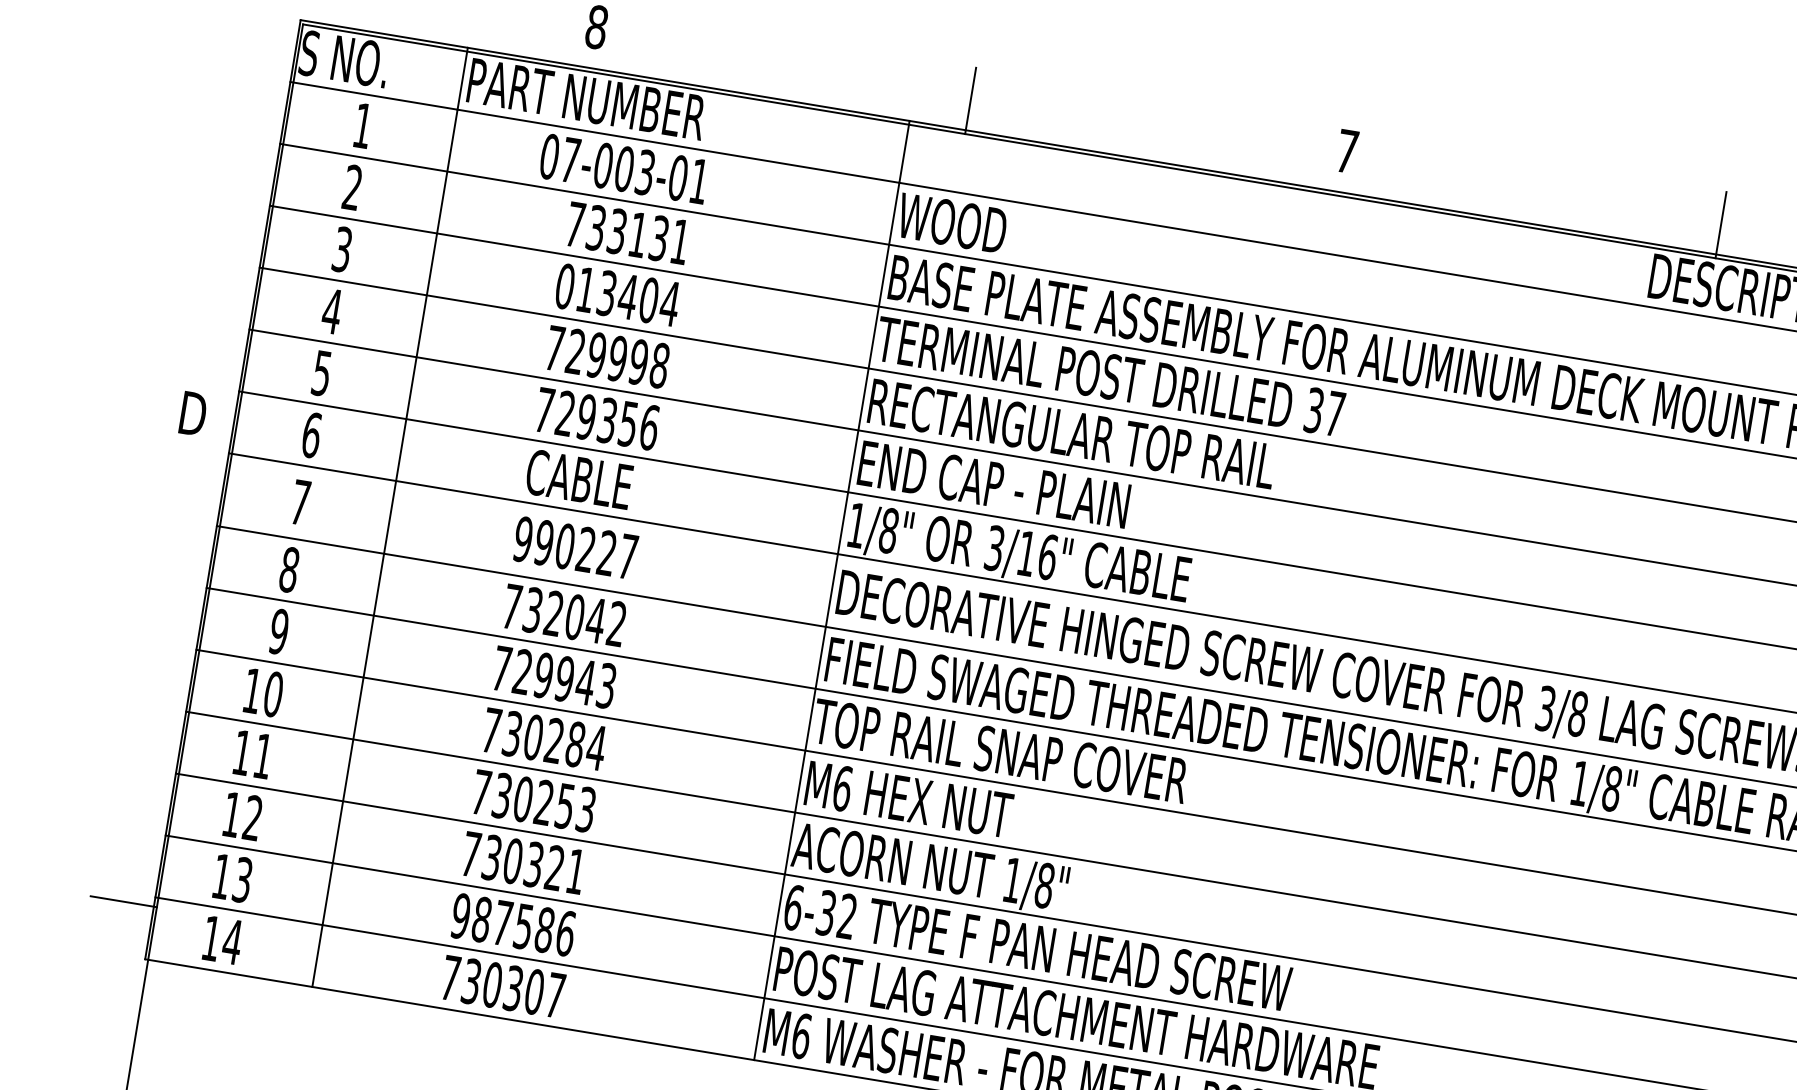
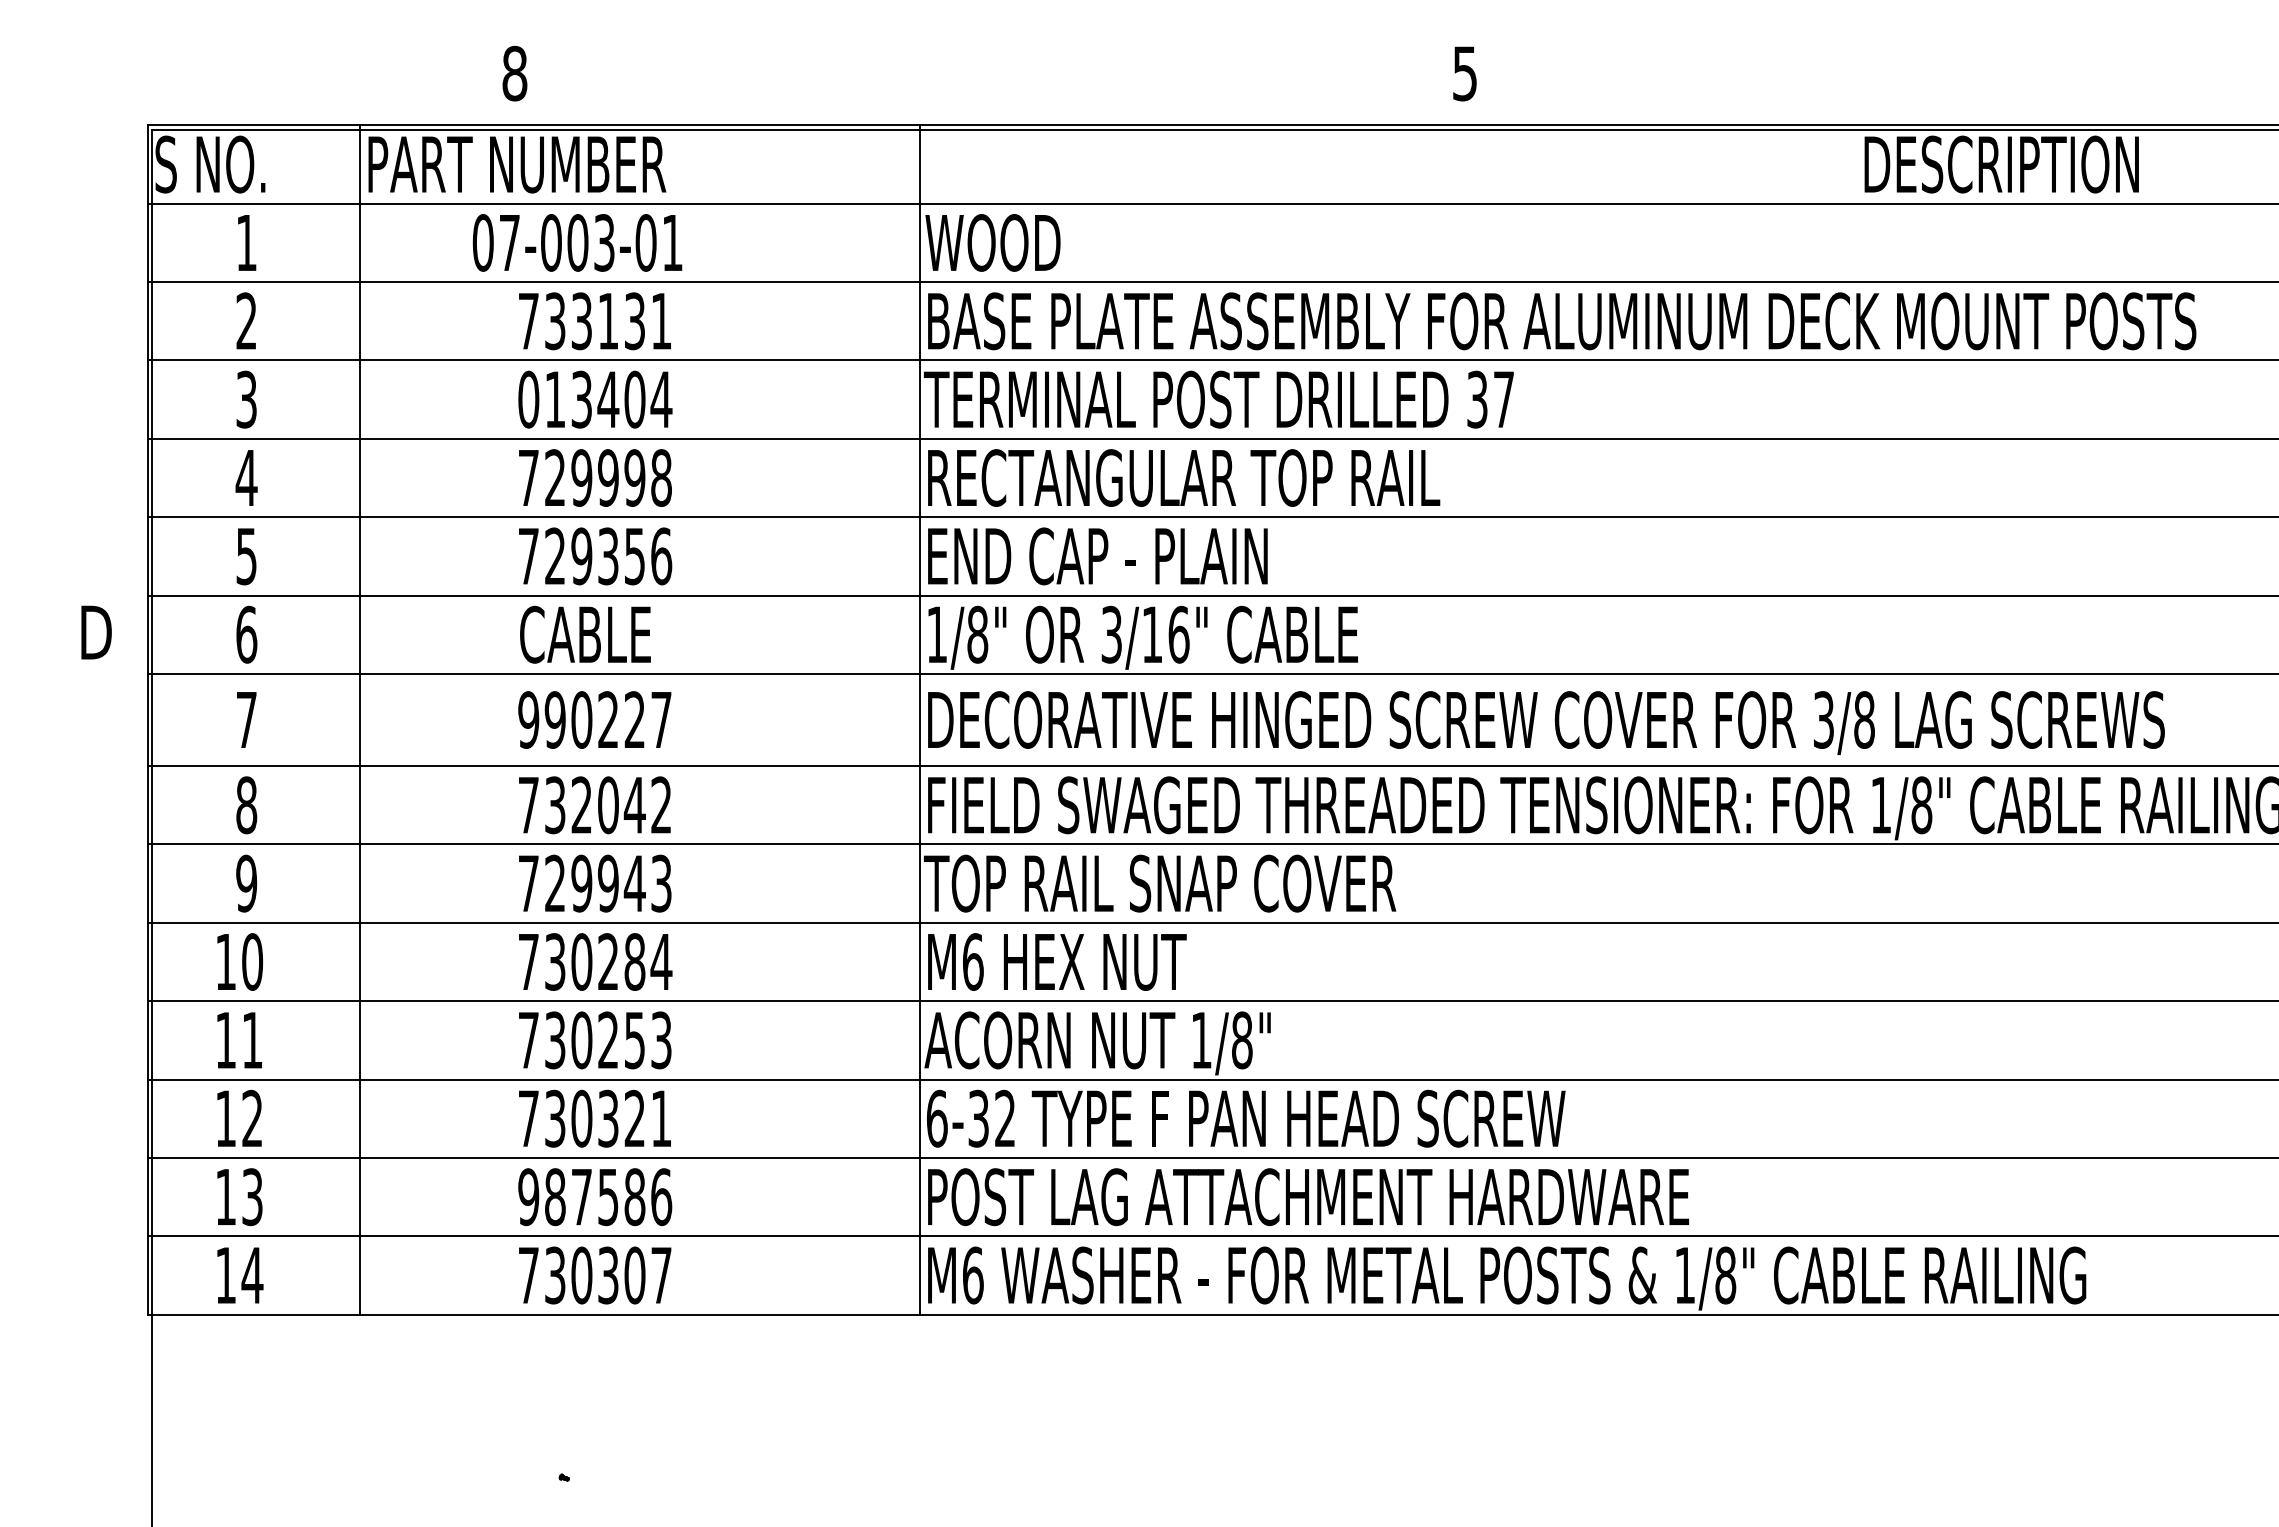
line: (970, 101) -> (990, 88), removed
text: (1346, 151) -> (1464, 73), 7 -> 5
line: (1720, 225) -> (1940, 88), removed
line: (123, 902) -> (110, 1248), removed

